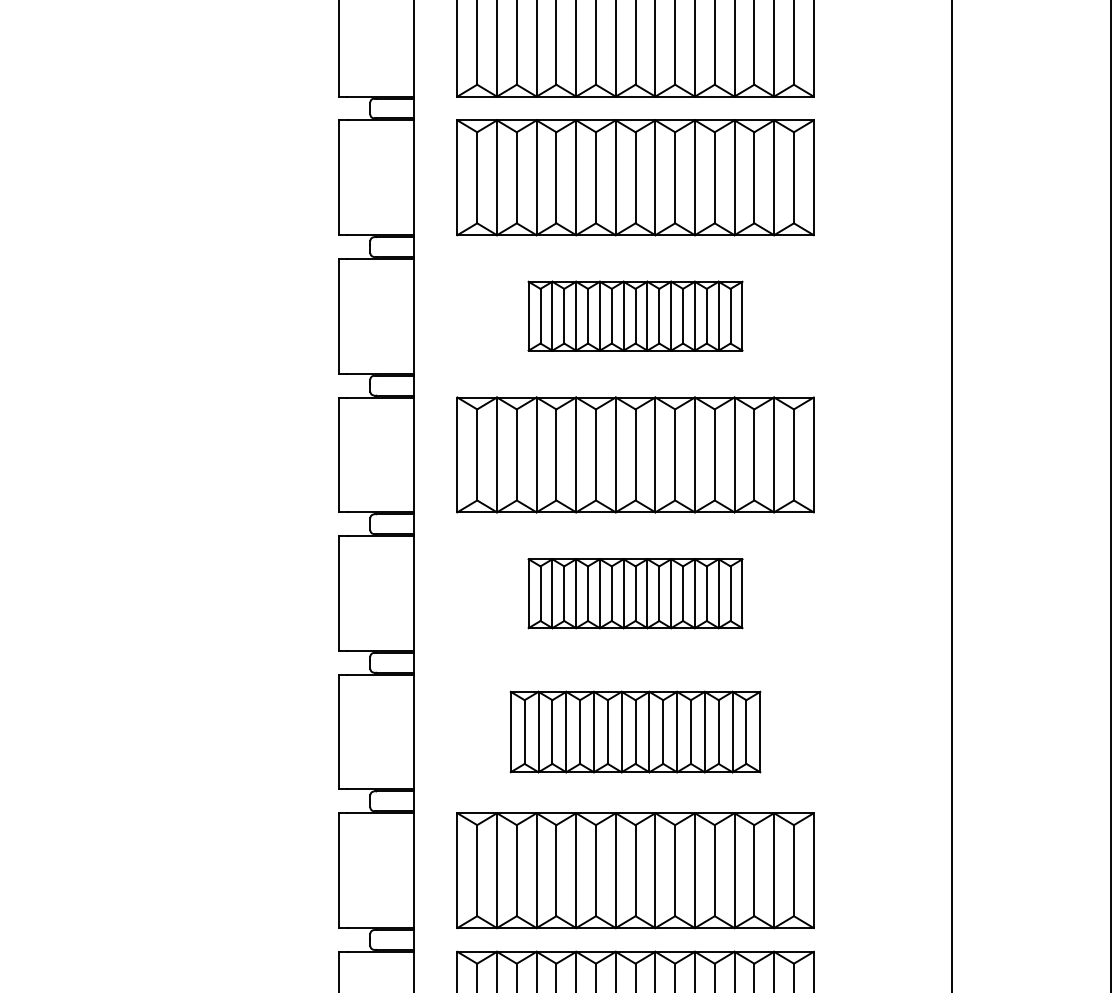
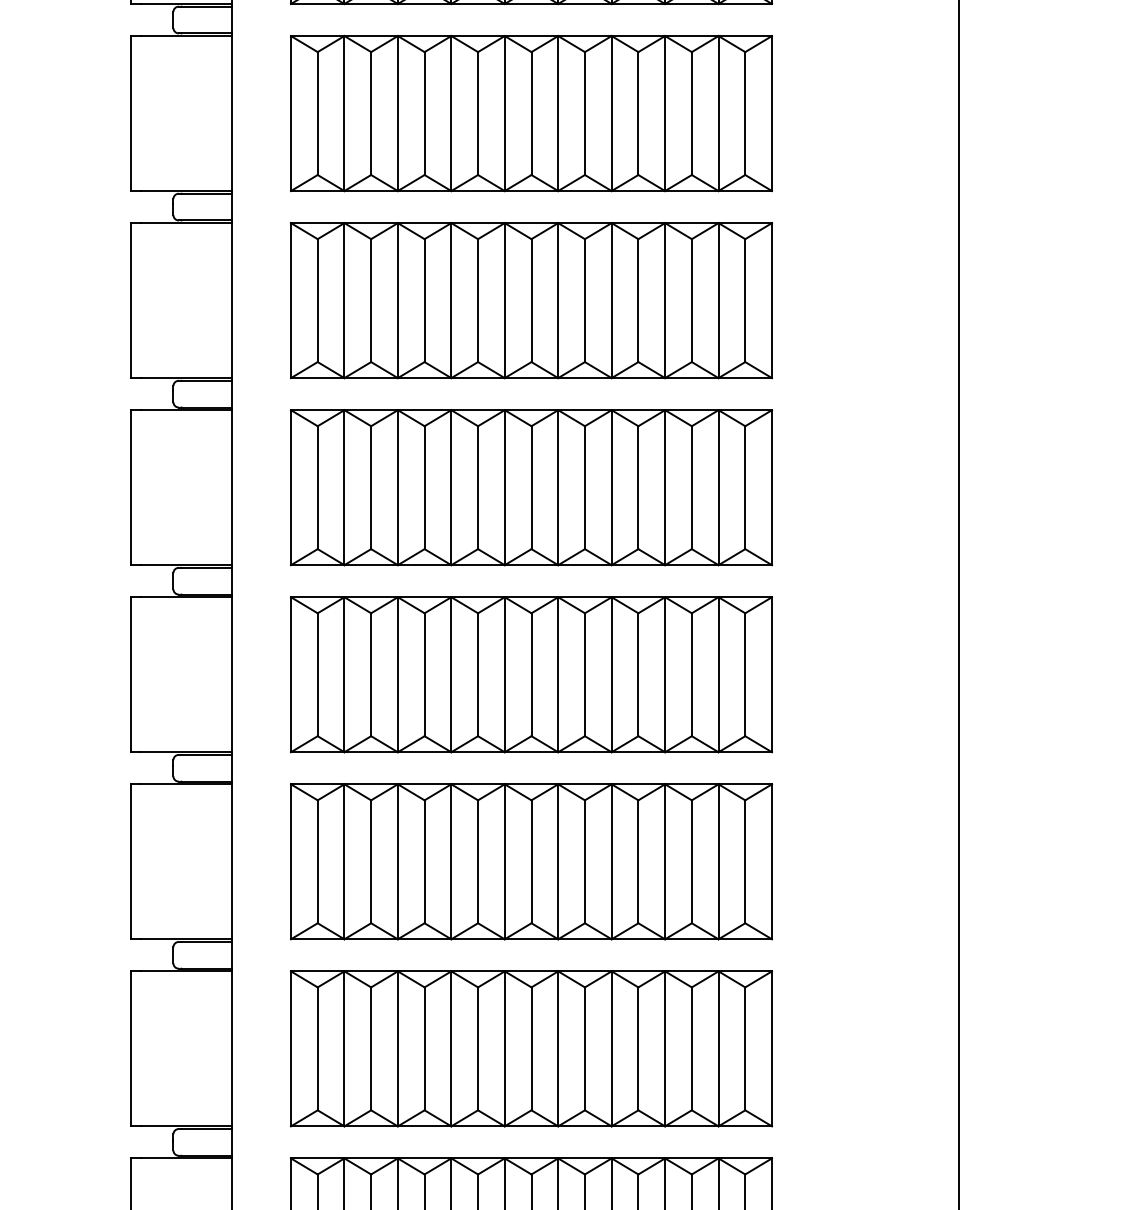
part: (635, 315) -> (531, 299), size x1.67
part: (635, 593) -> (531, 674), size x1.67
part: (635, 731) -> (531, 861), size x1.43

